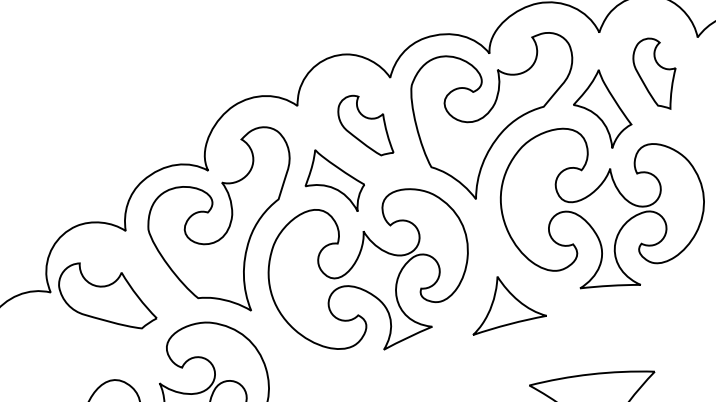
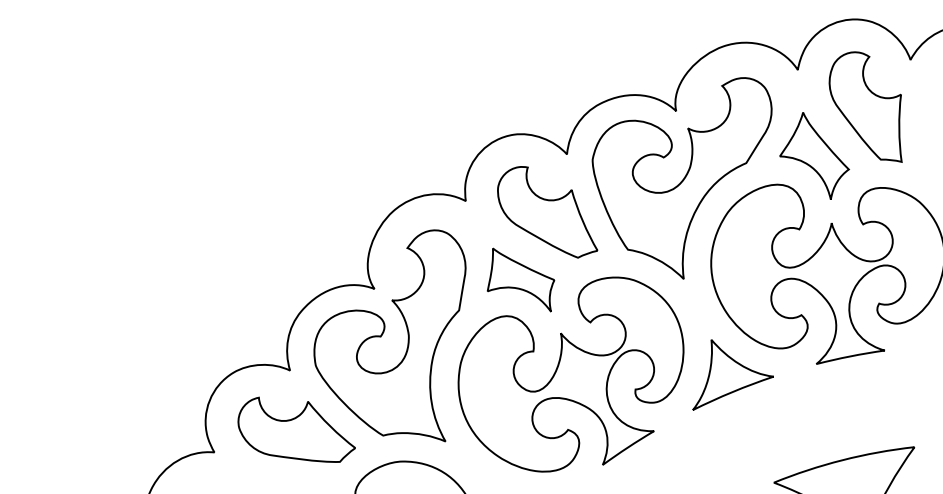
part: (653, 72) -> (865, 106), size x1.43
part: (366, 125) -> (547, 212), size x1.43
part: (108, 295) -> (296, 429), moved
part: (511, 309) -> (732, 374), moved

